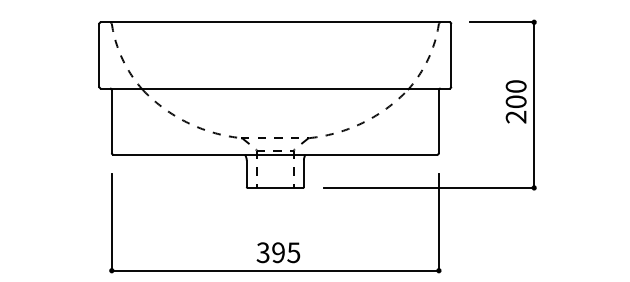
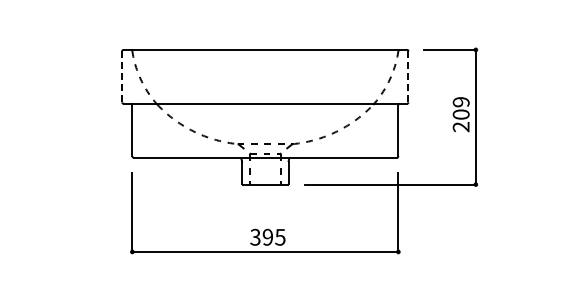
line: (99, 54) -> (122, 76), solid -> dashed
line: (451, 54) -> (408, 76), solid -> dashed
text: (515, 86) -> (460, 102), 200 -> 209

